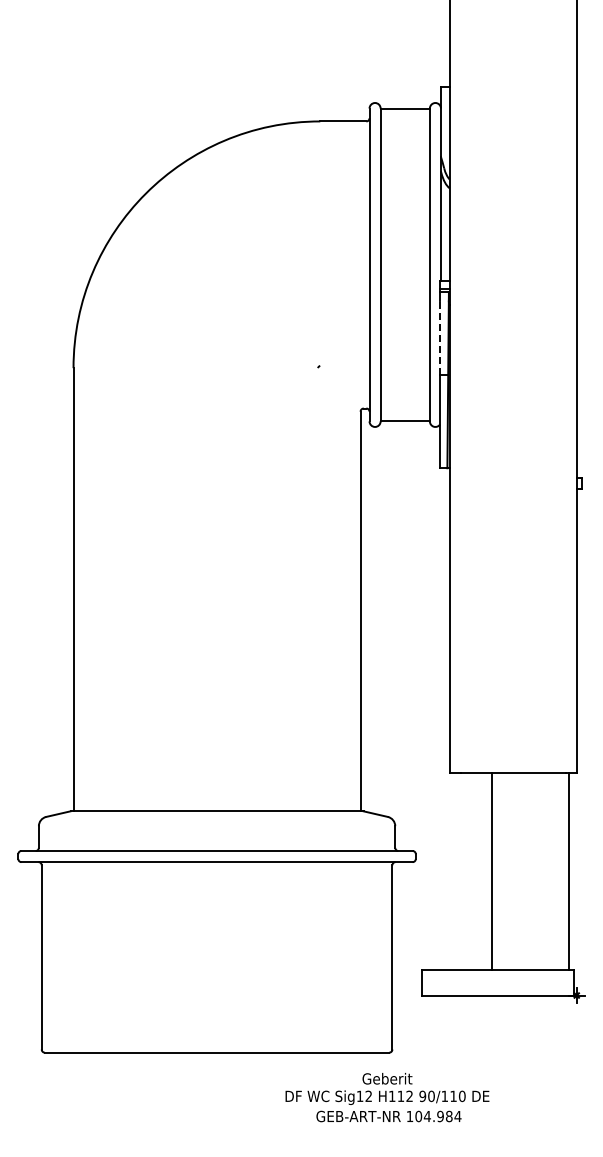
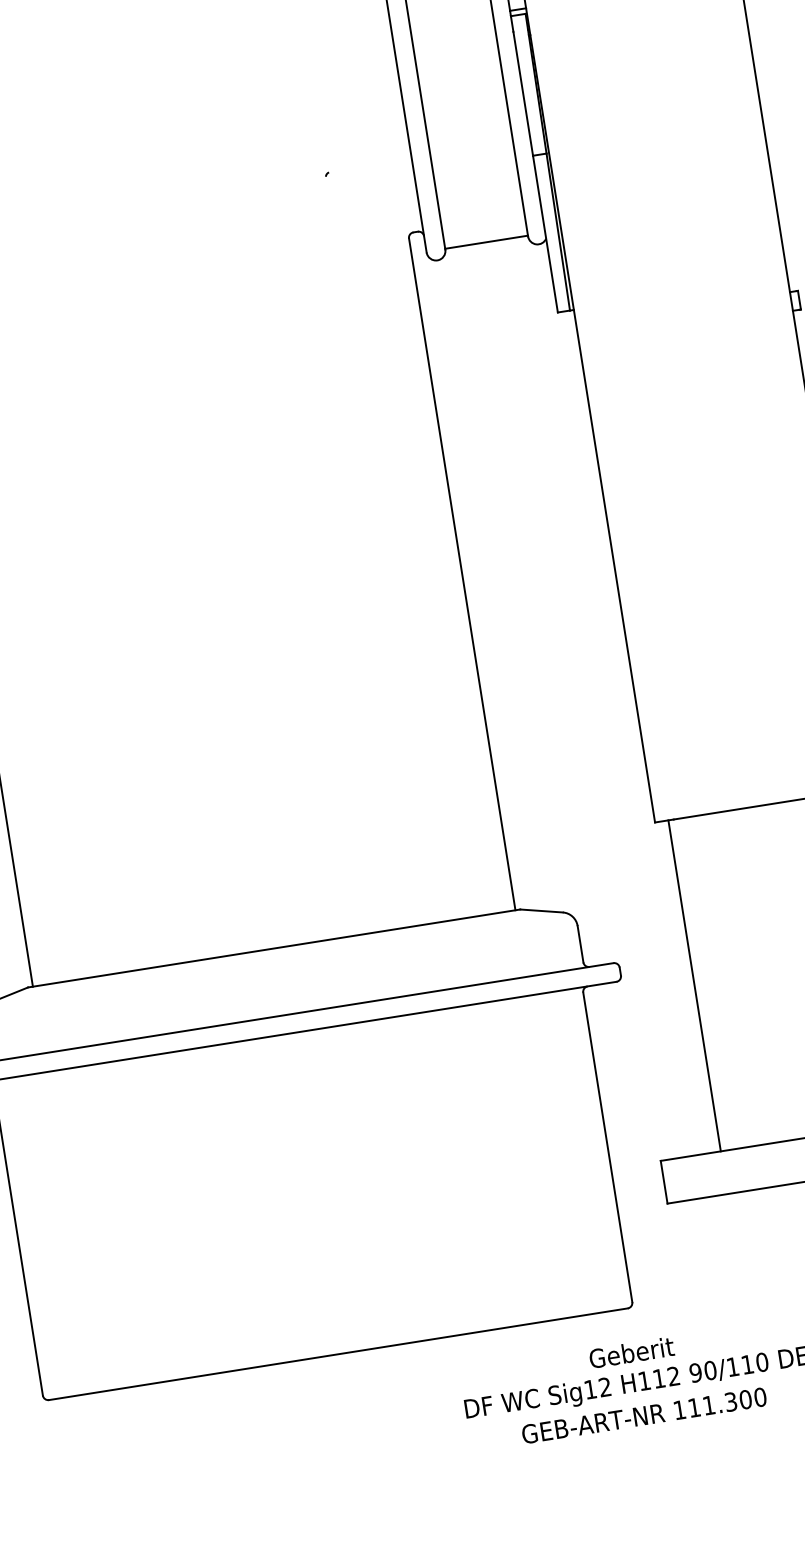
line: (440, 338) -> (523, 94), dashed -> solid
line: (491, 871) -> (694, 985), moved
text: (438, 1116) -> (727, 1402), 104.984 -> 111.300

